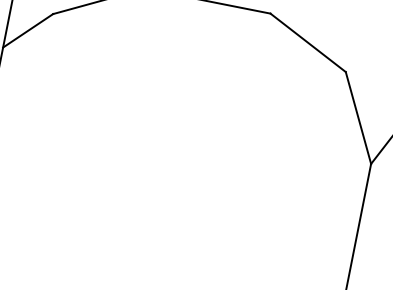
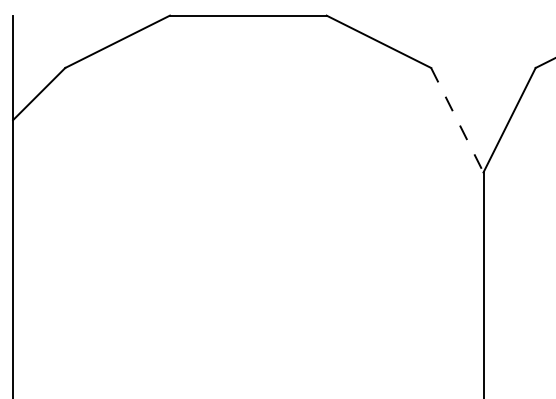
line: (358, 118) -> (457, 120), solid -> dashed

